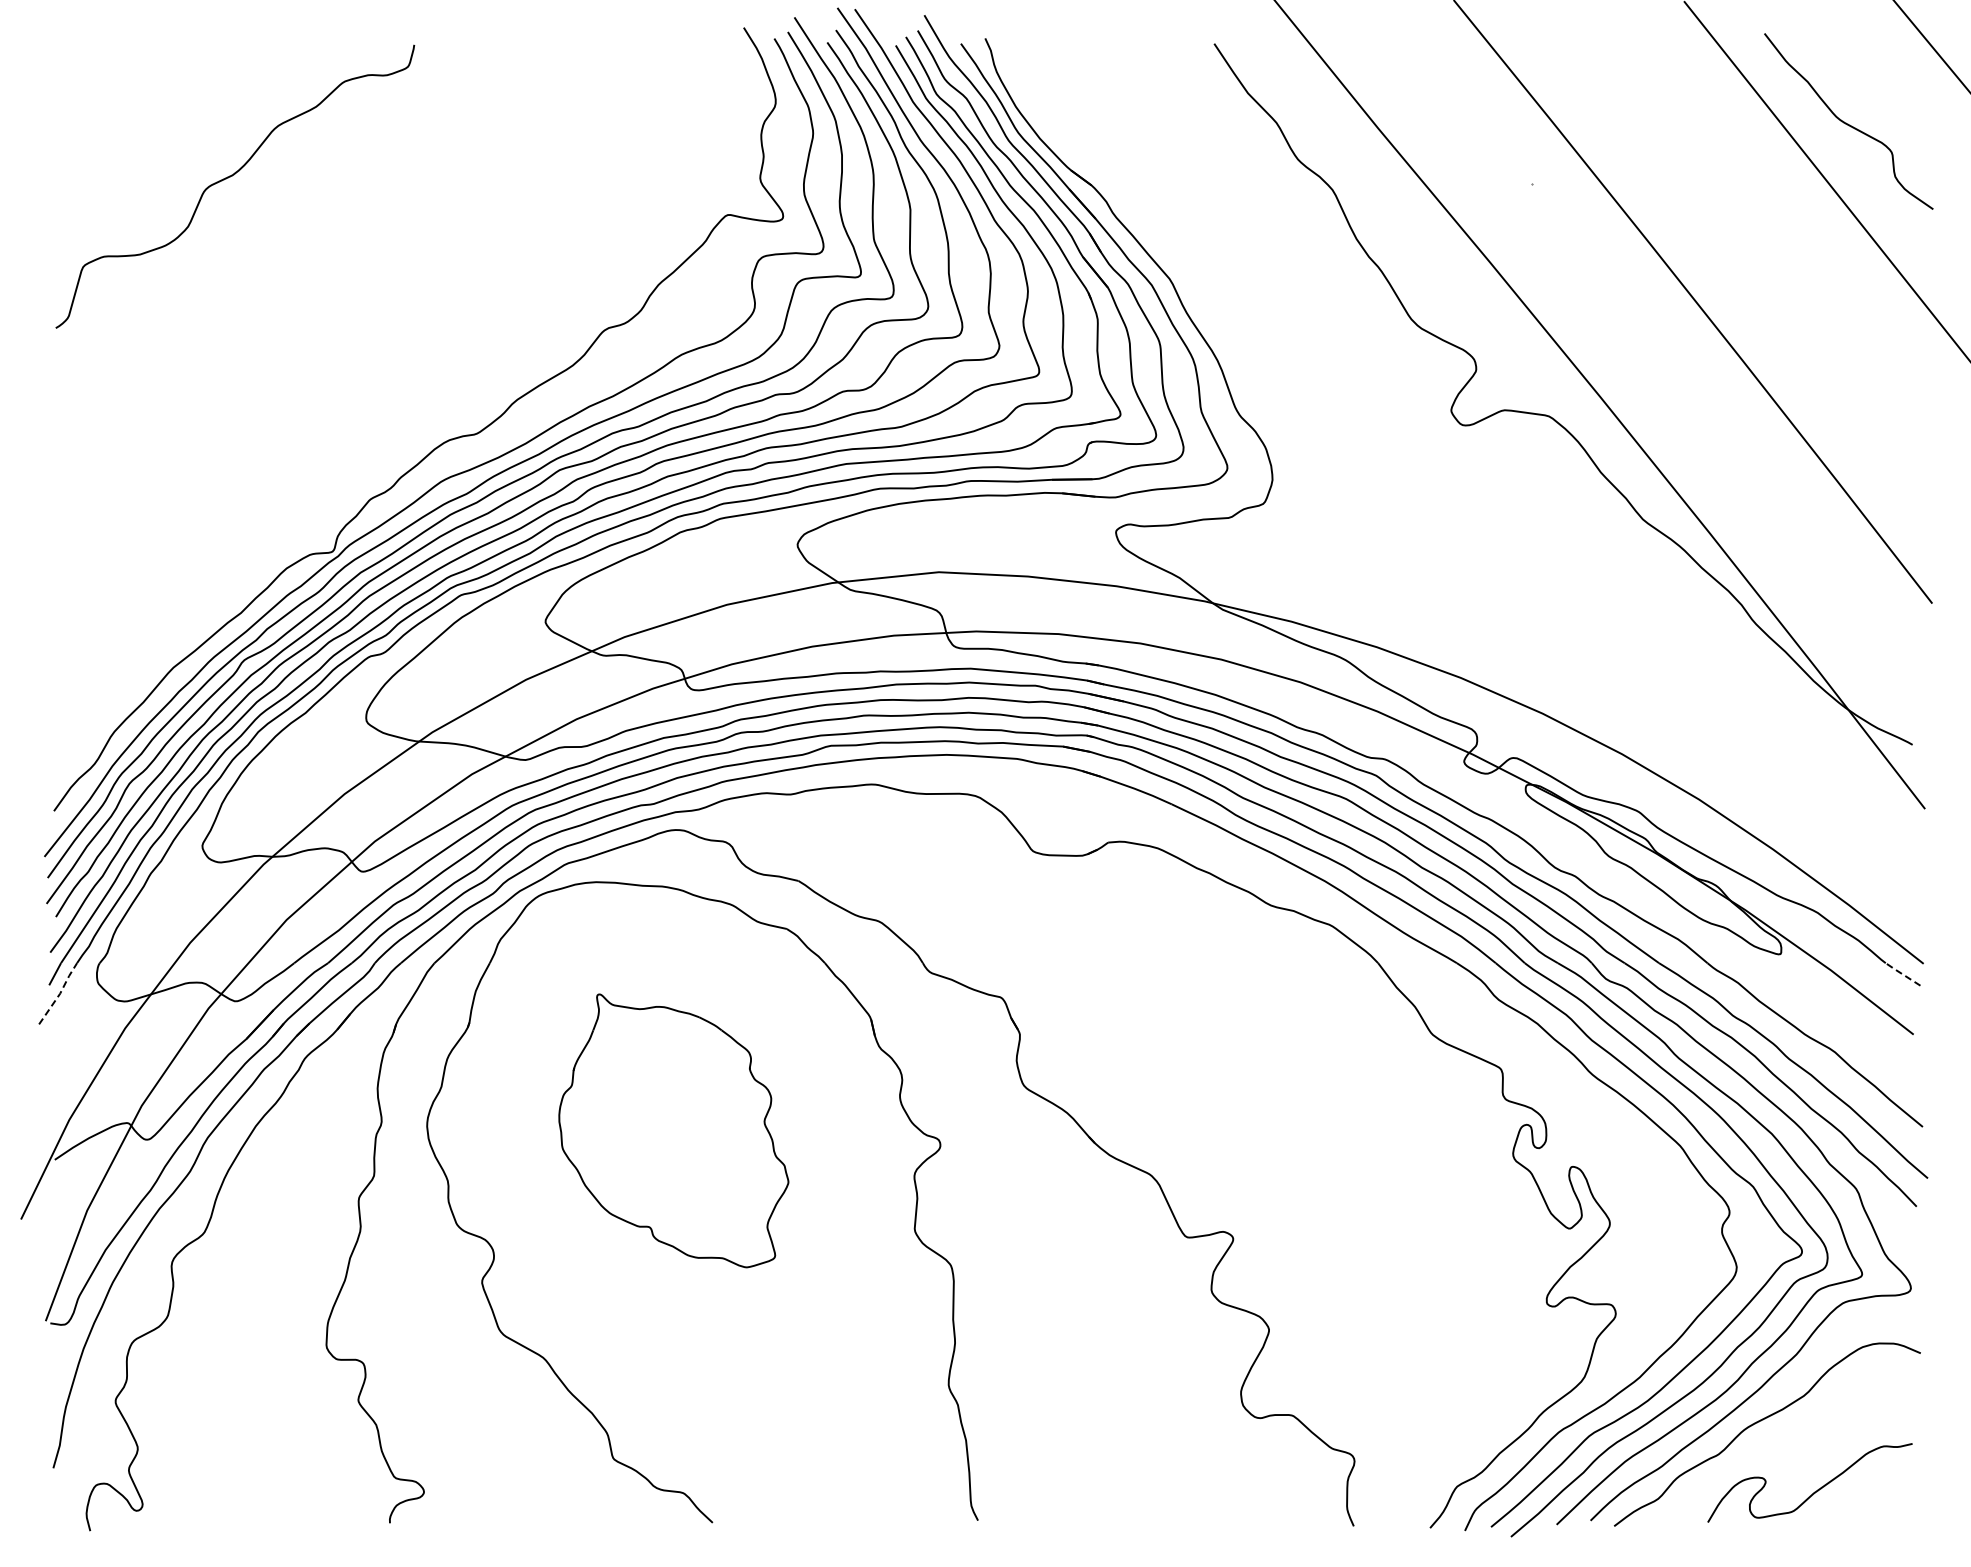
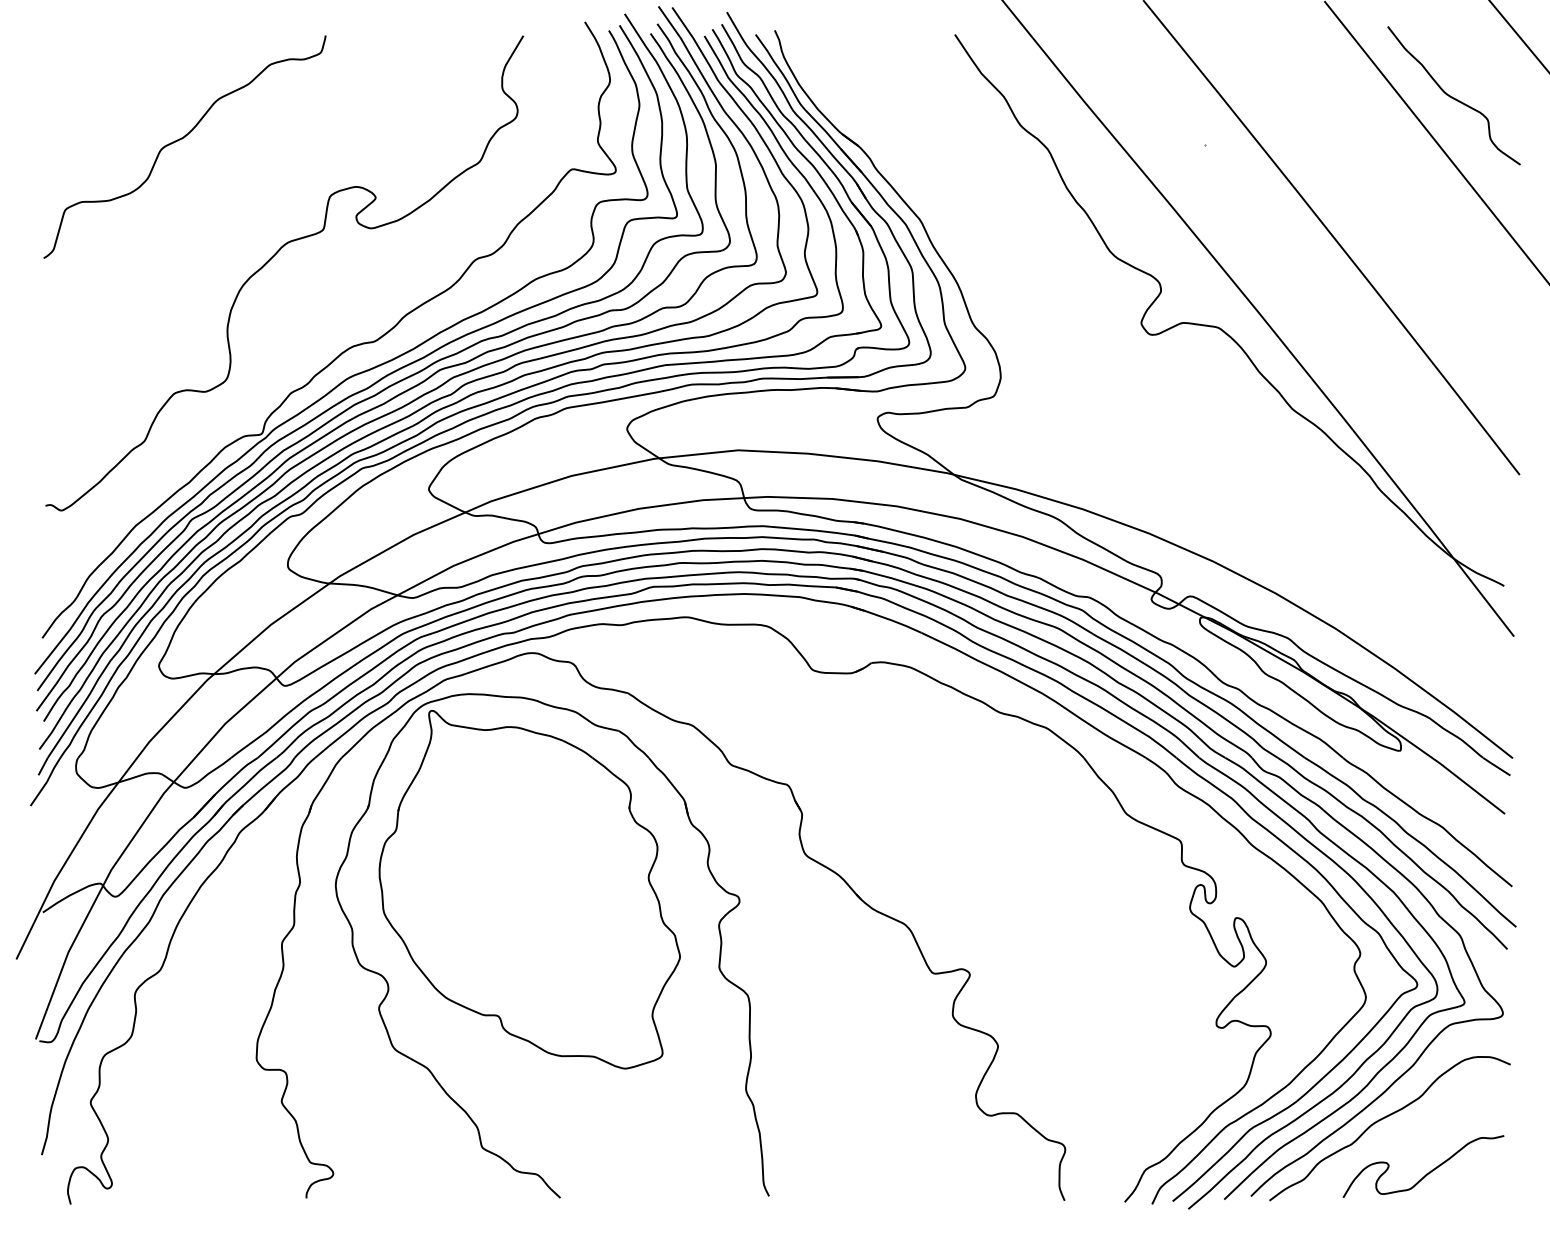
curve: (345, 329) -> (271, 259), added
line: (1902, 974) -> (1496, 766), dashed -> solid
line: (60, 993) -> (47, 781), dashed -> solid
part: (673, 1130) -> (529, 889), size x1.67

